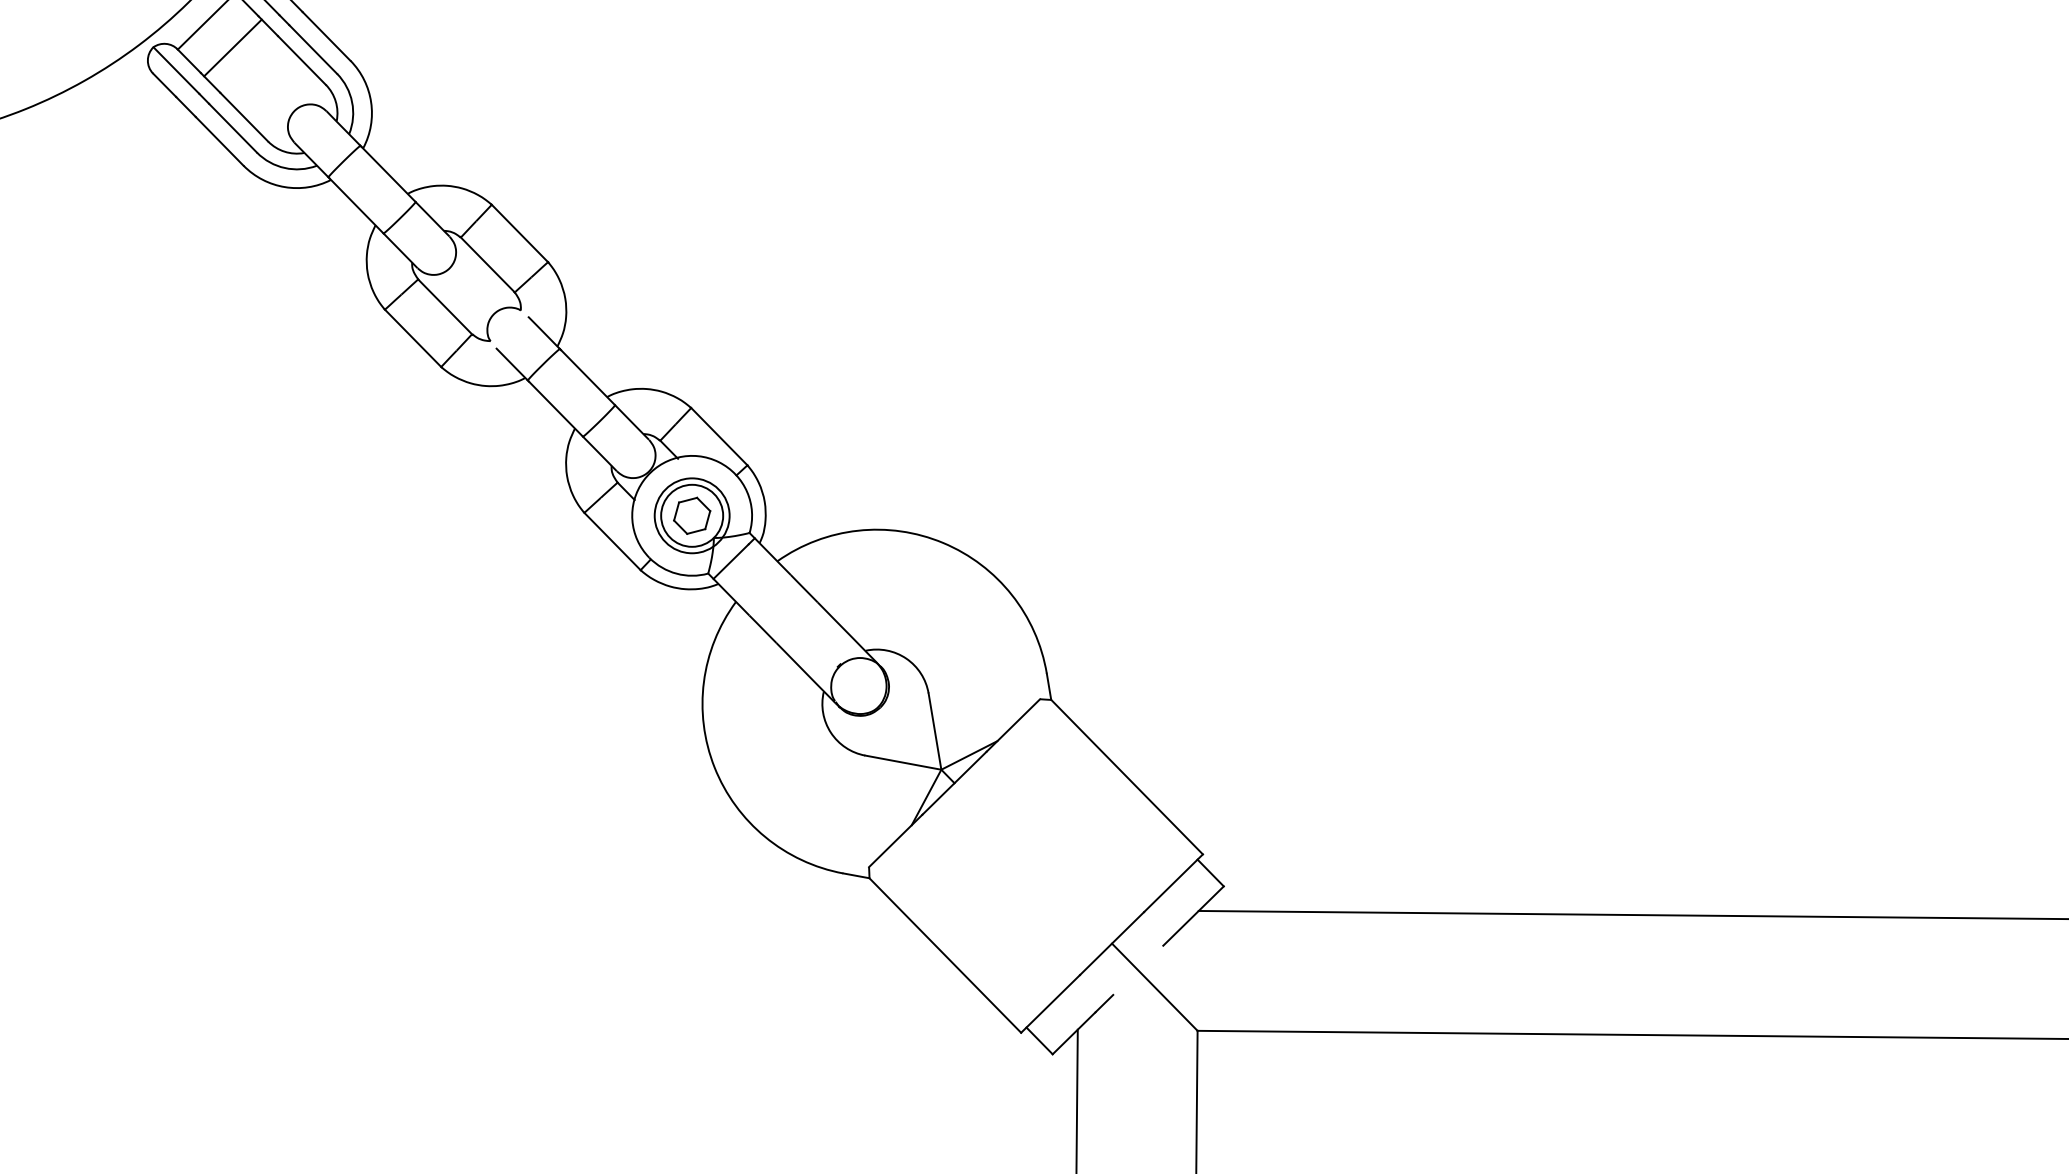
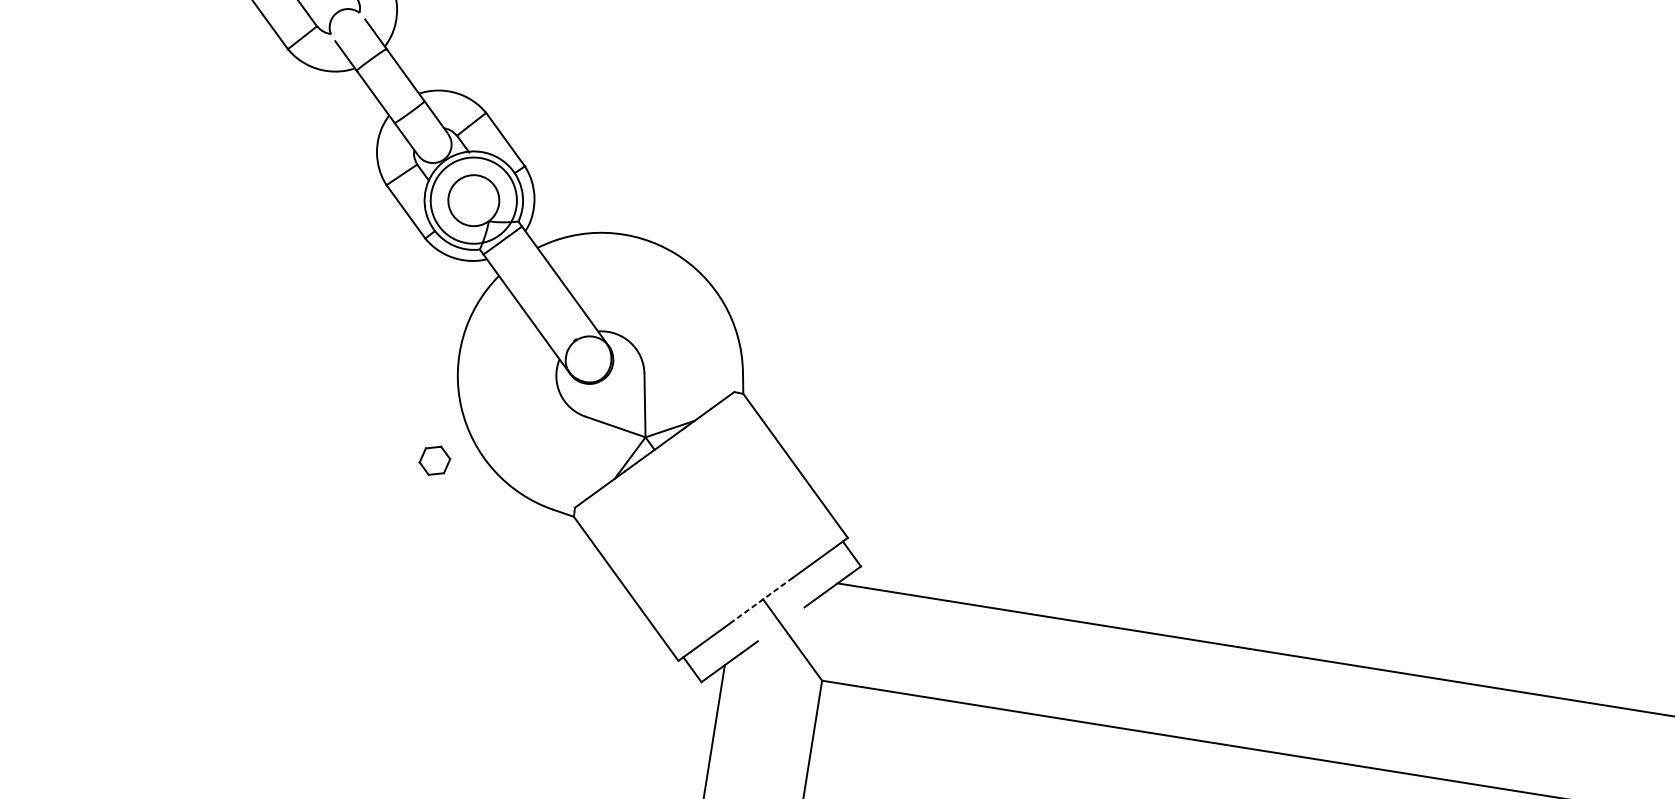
circle: (691, 515) -> (473, 200), size x1.4
part: (692, 515) -> (435, 460), moved
line: (1112, 943) -> (763, 599), solid -> dashed

